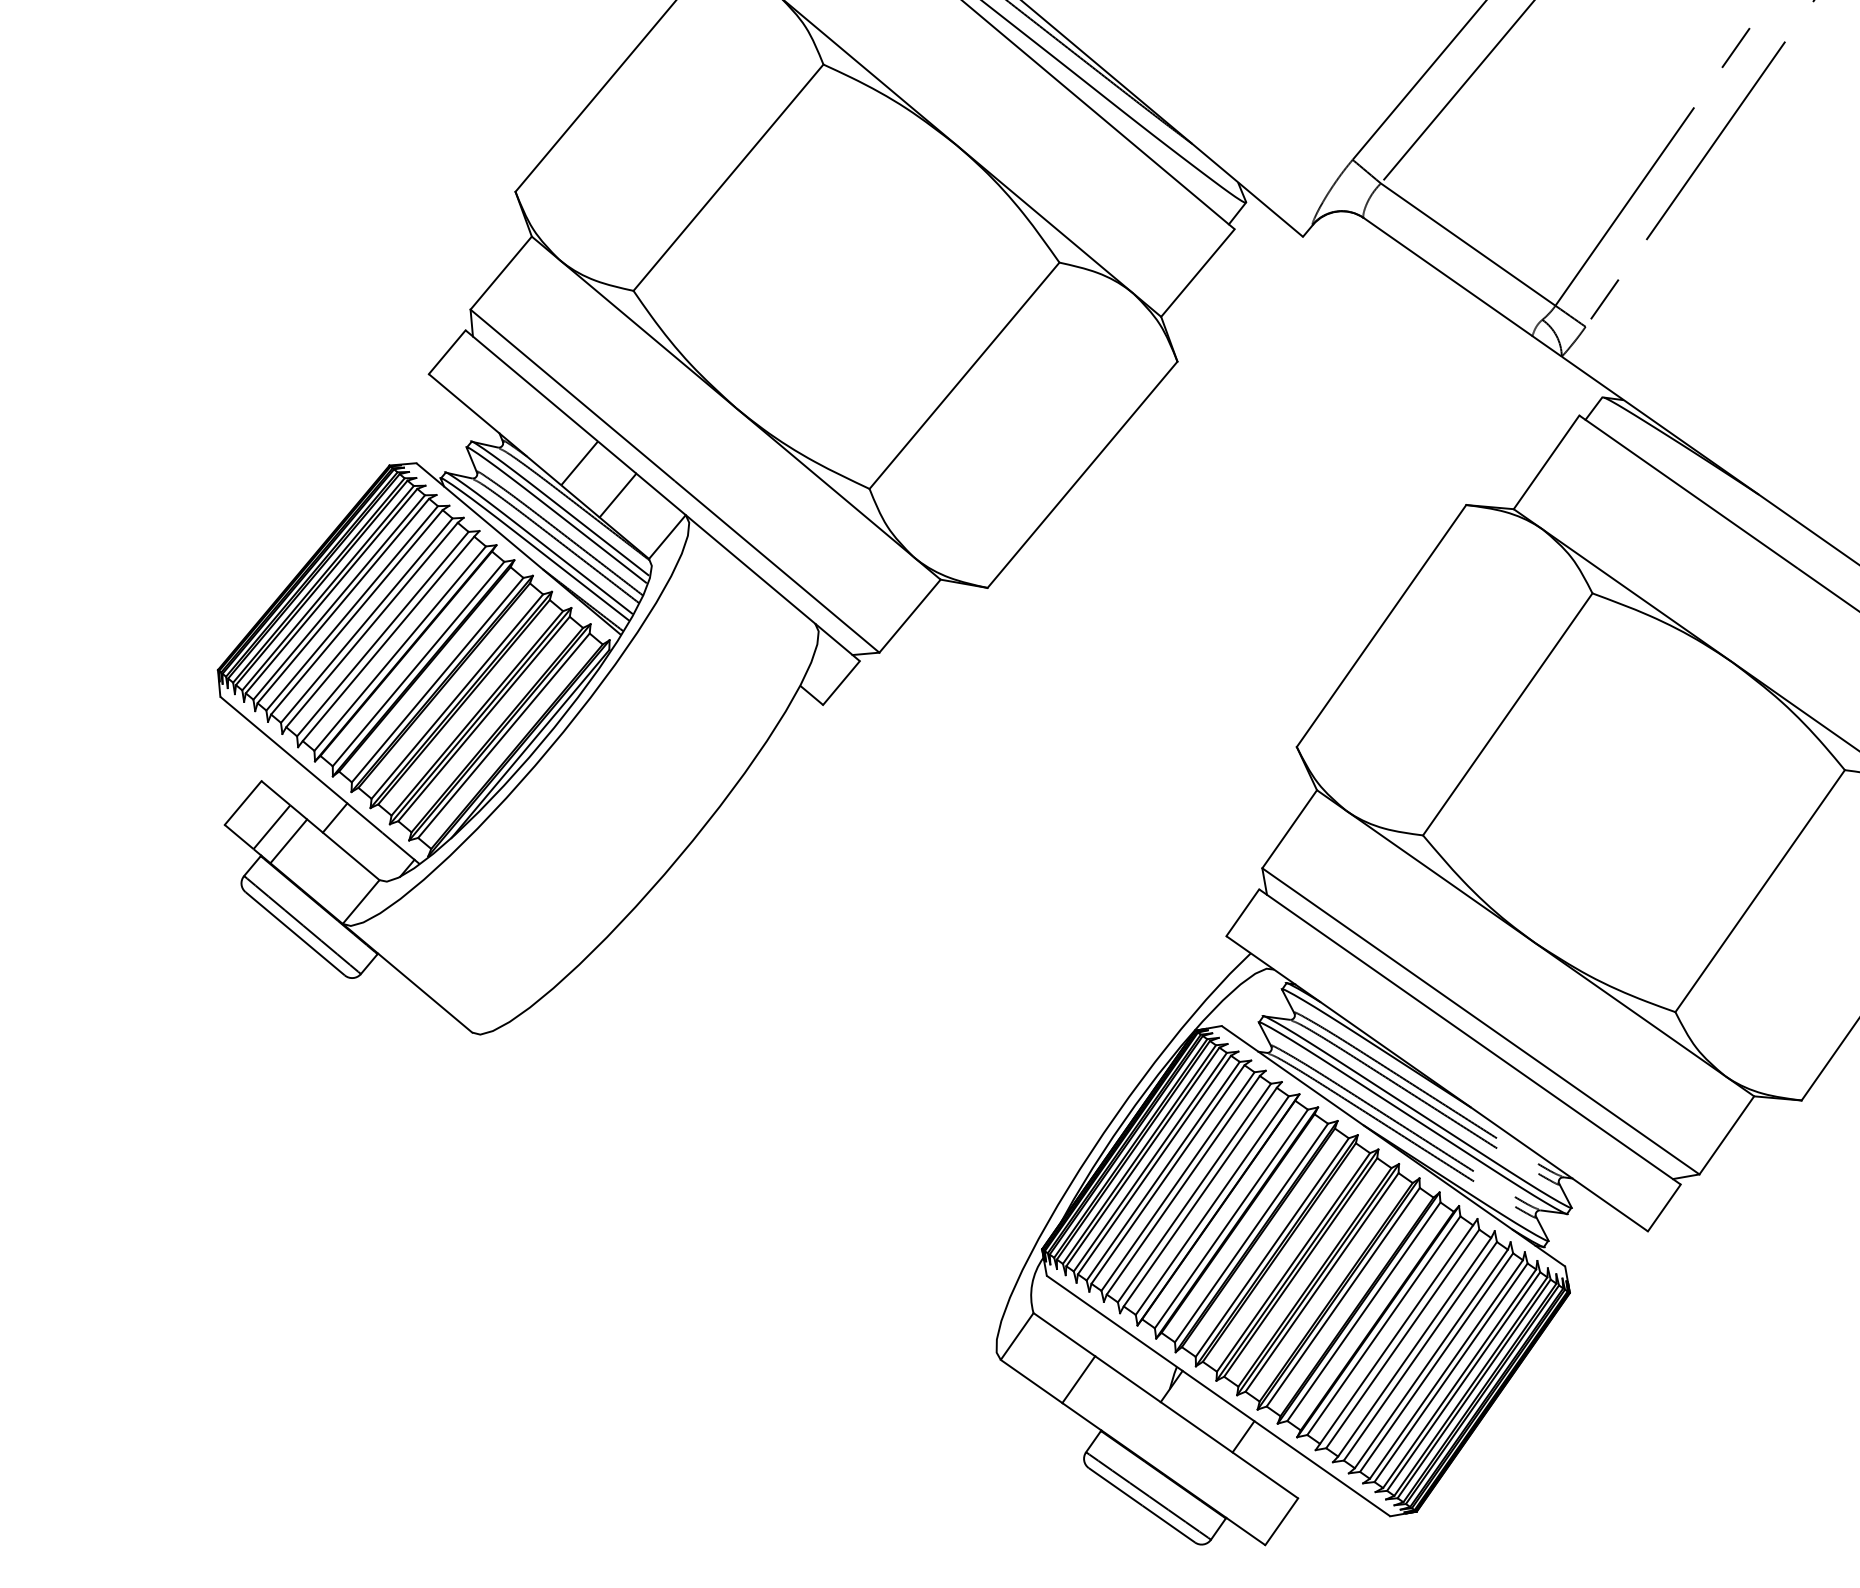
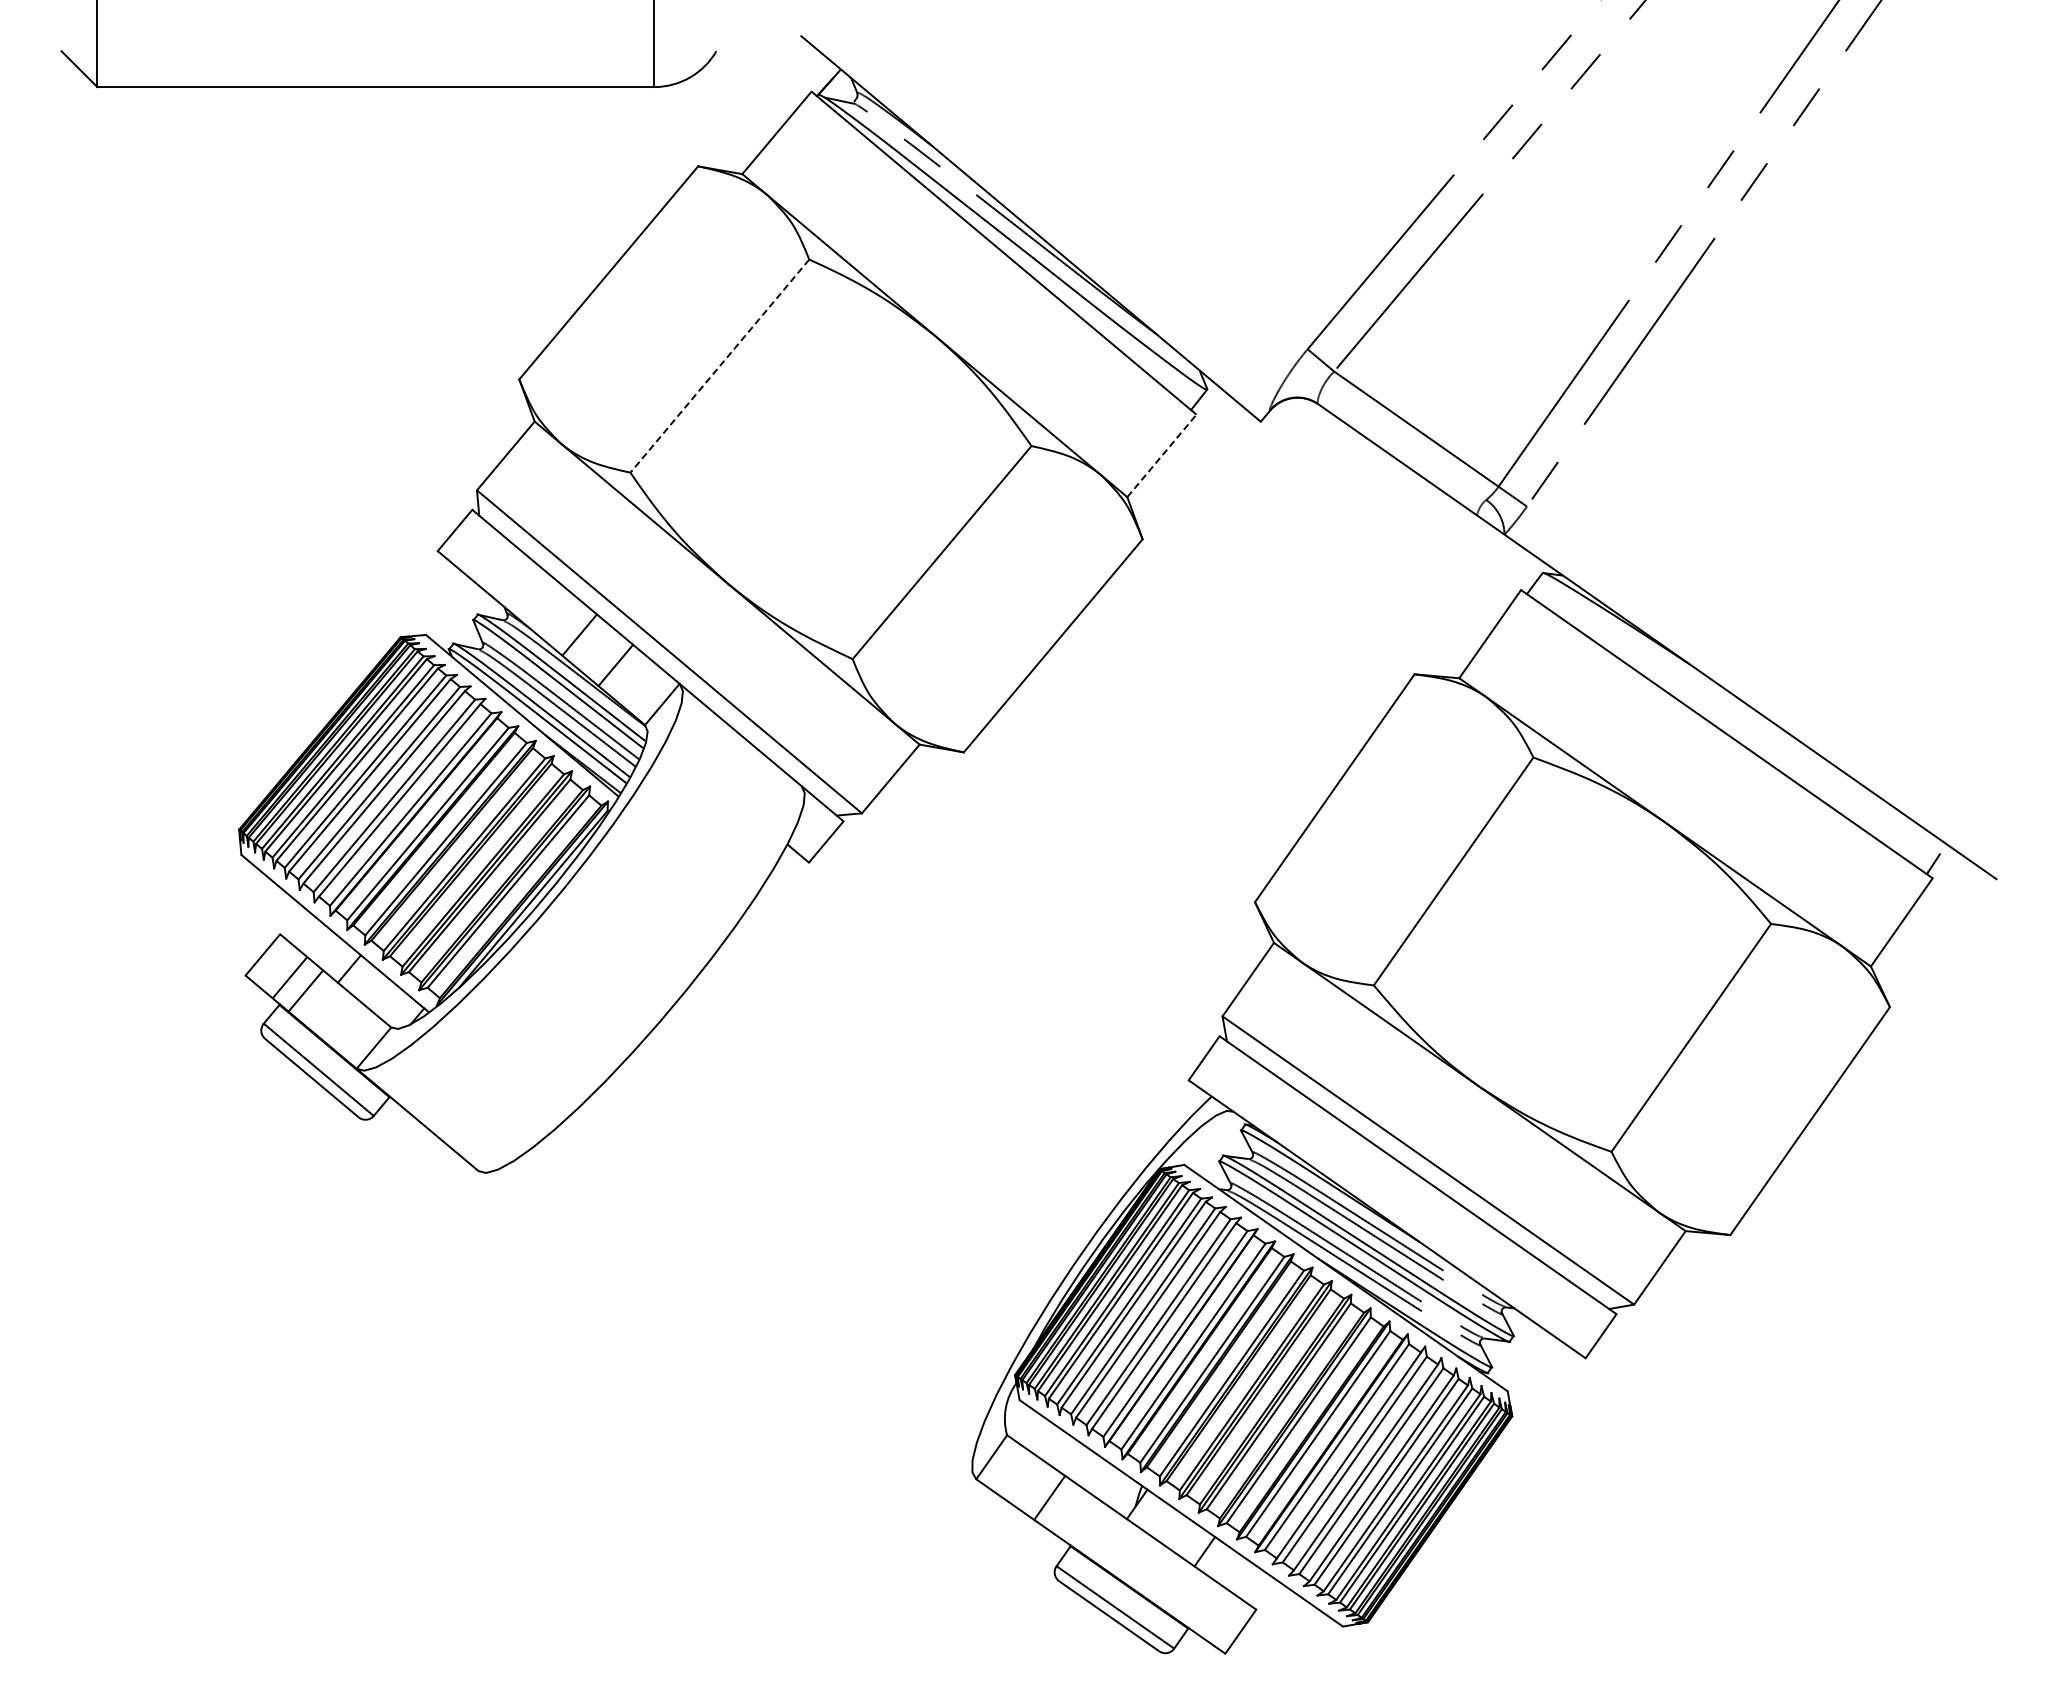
line: (728, 178) -> (719, 366), solid -> dashed
line: (1197, 272) -> (1161, 455), solid -> dashed

